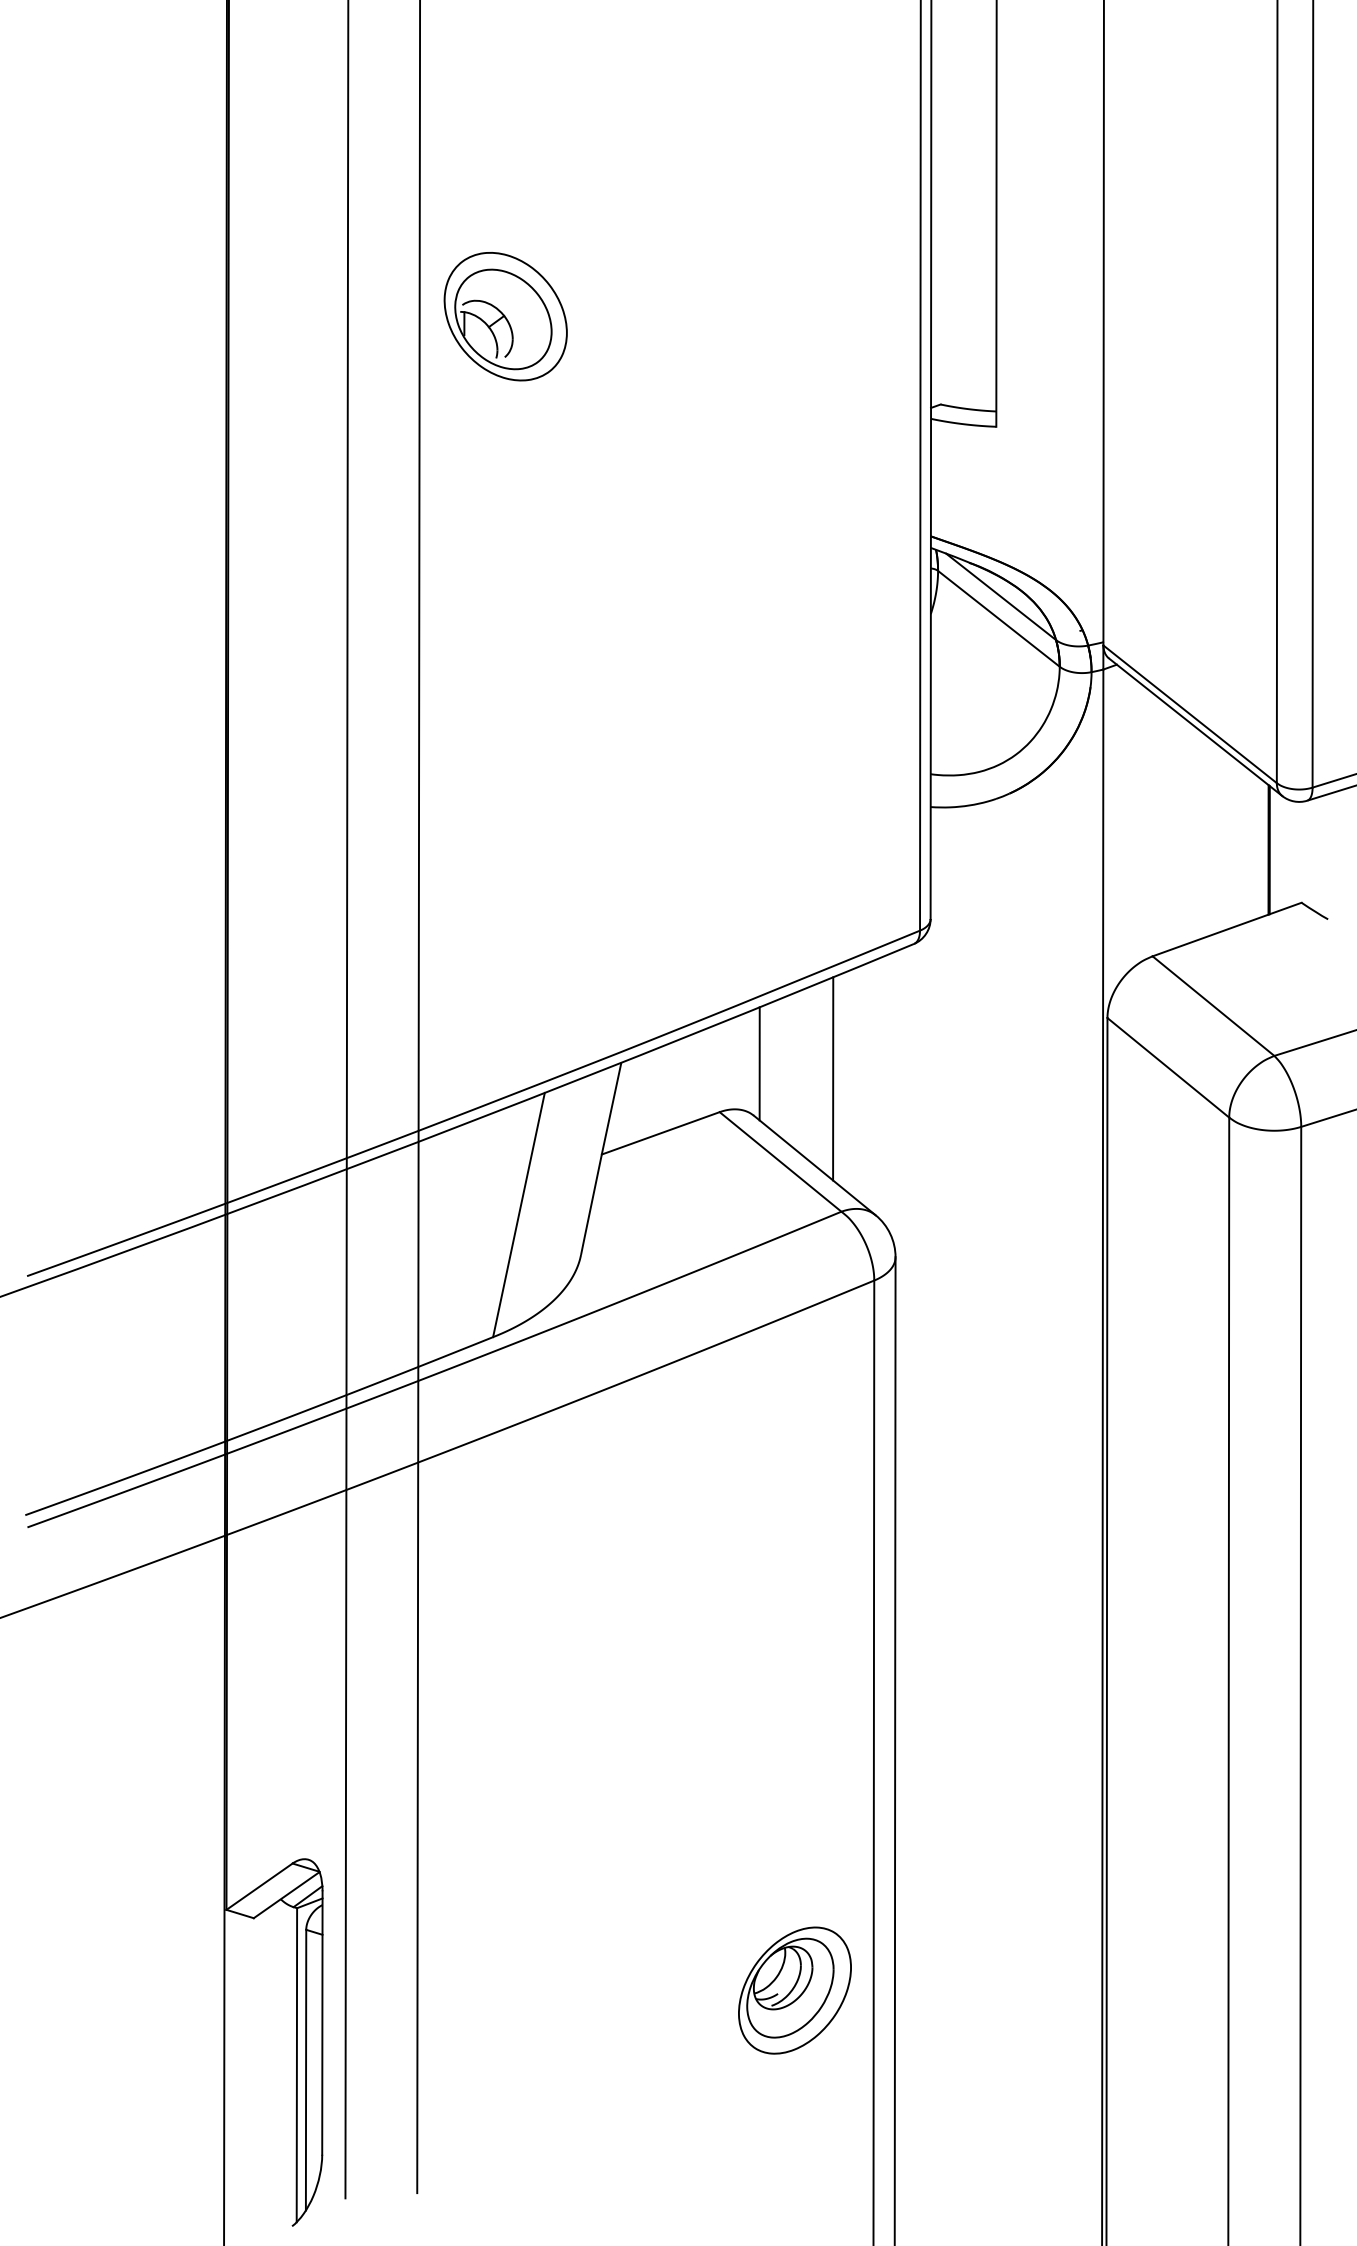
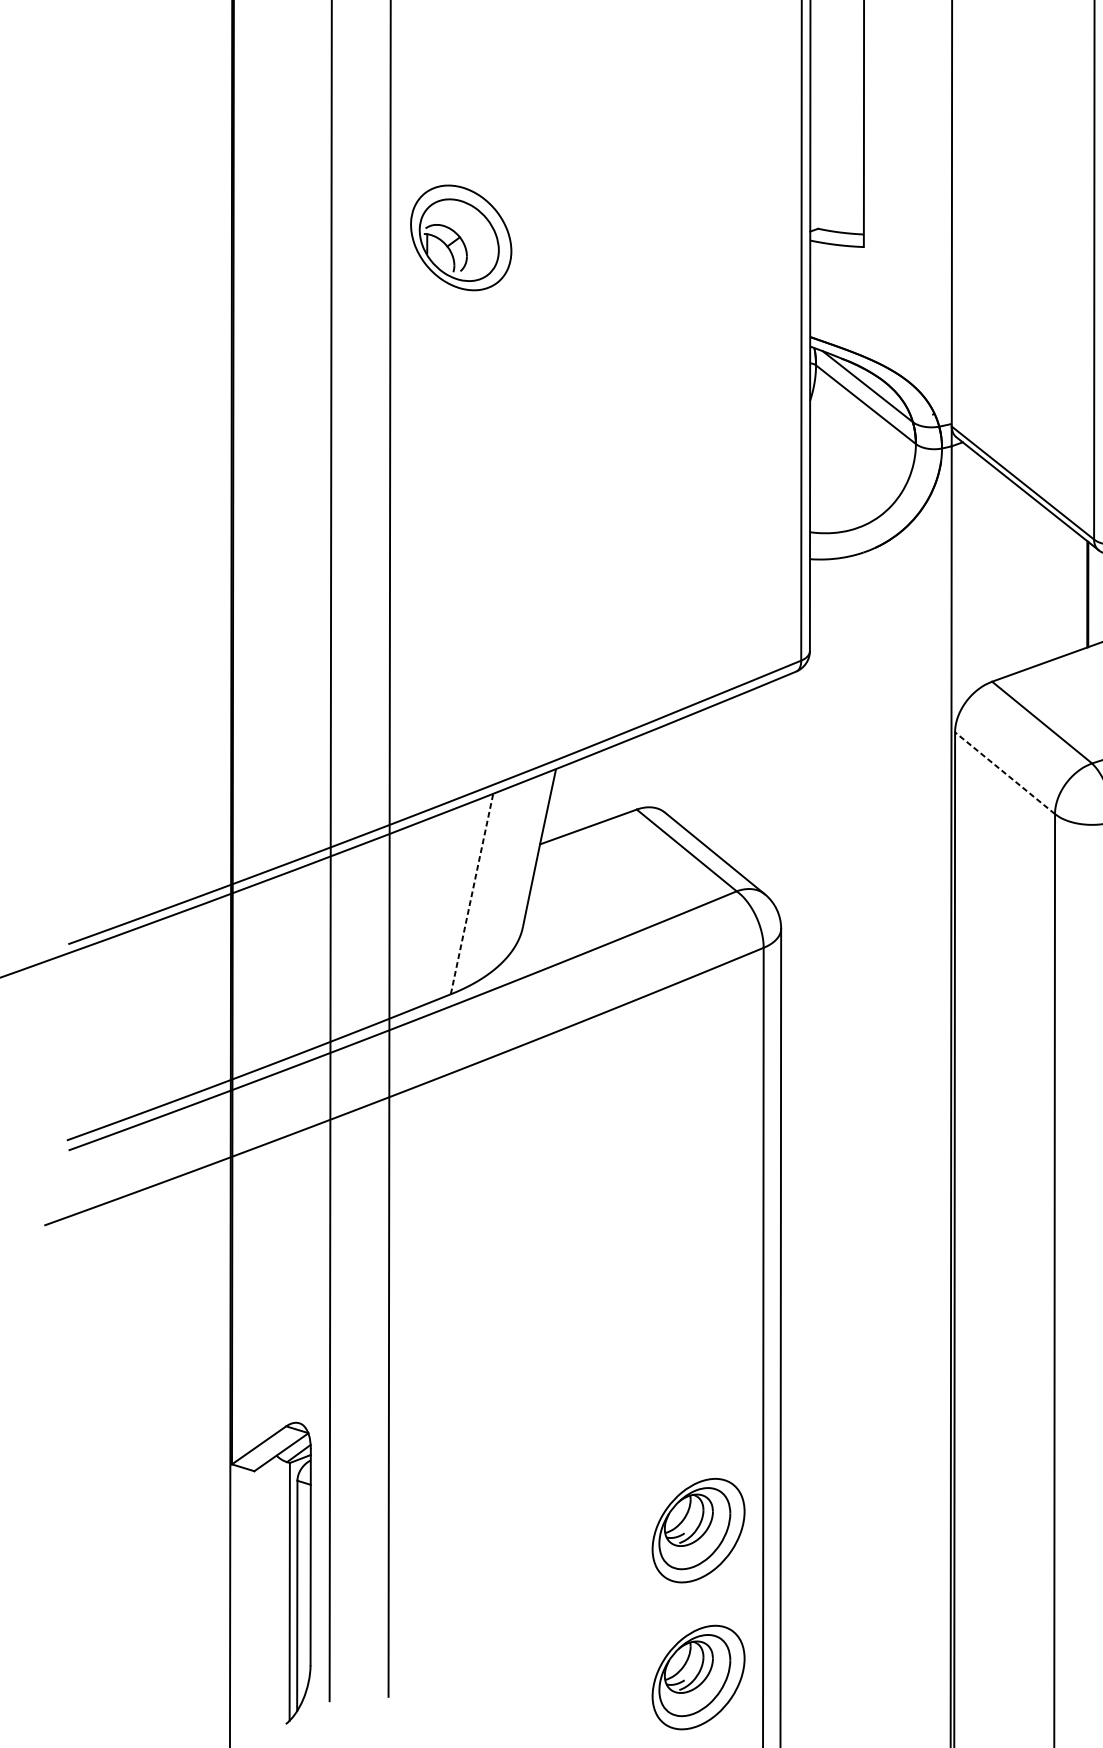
part: (505, 316) -> (460, 237), moved
line: (759, 1063) -> (669, 769), removed
line: (1168, 1067) -> (1005, 772), solid -> dashed
line: (833, 1078) -> (730, 781), removed
line: (518, 1215) -> (471, 894), solid -> dashed
part: (794, 2169) -> (698, 1677), added

